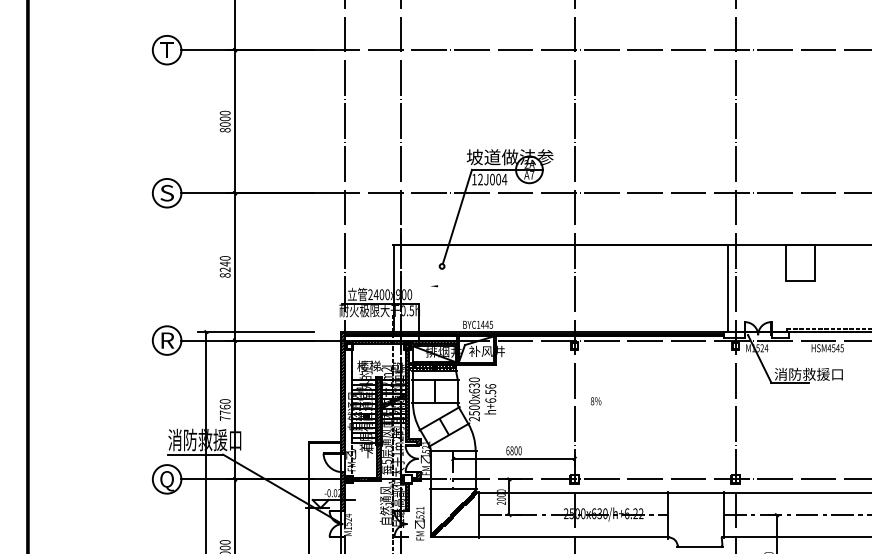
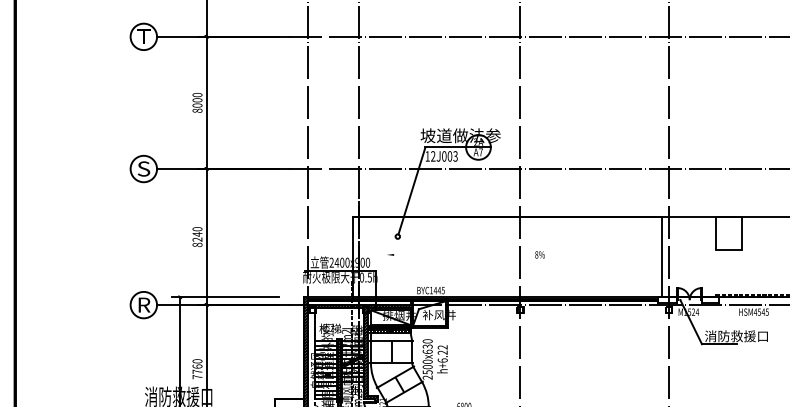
text: (504, 179) -> (455, 156), 12J004 -> 12J003
text: (490, 389) -> (442, 350), h+6.56 -> h+6.22
text: (595, 401) -> (539, 255), moved

